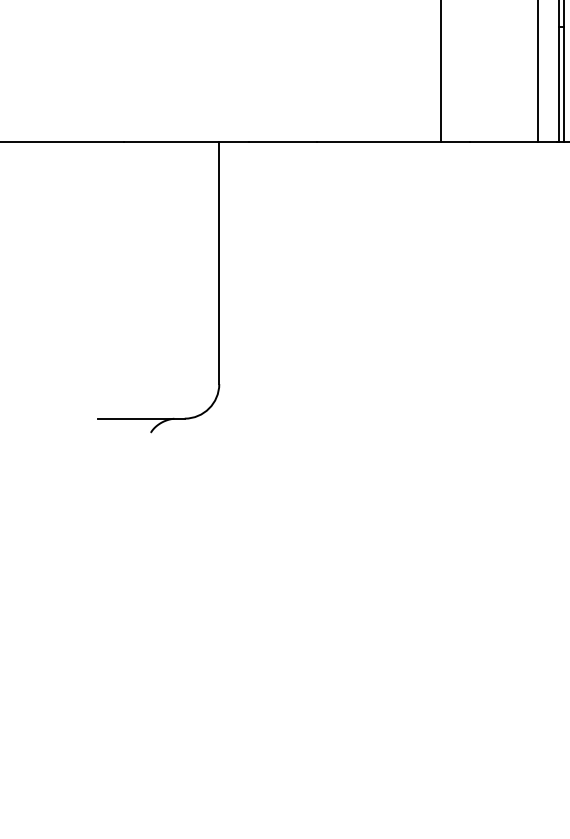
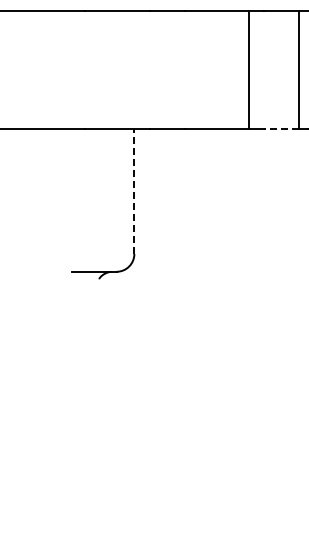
line: (504, 142) -> (281, 129), solid -> dashed
line: (219, 262) -> (134, 191), solid -> dashed

